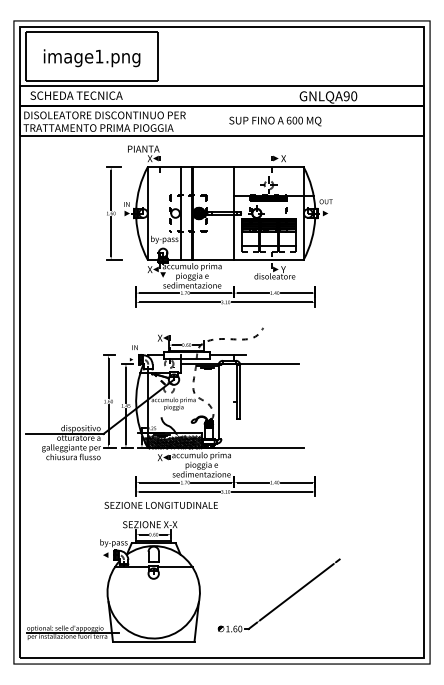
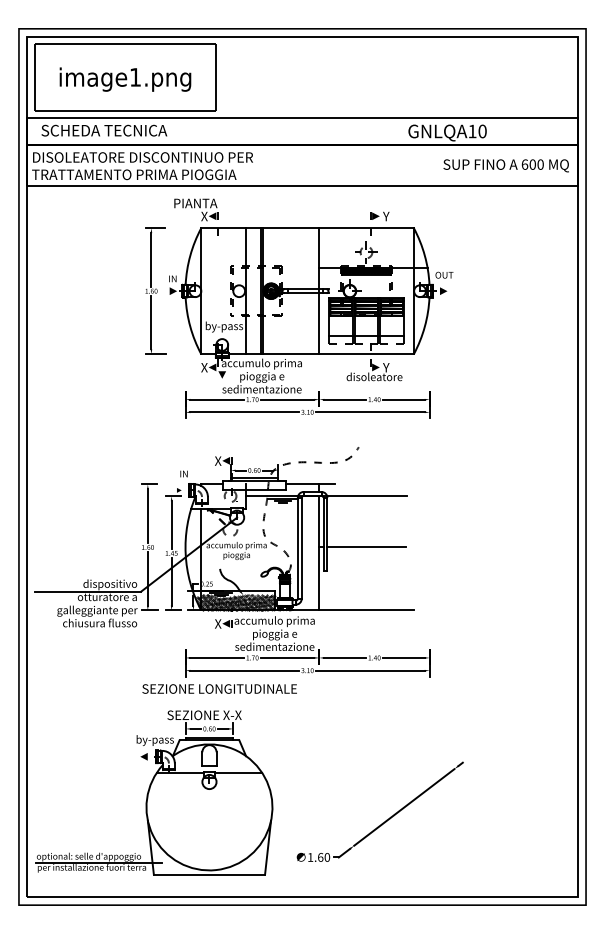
text: (346, 96) -> (472, 131), GNLQA90 -> GNLQA10
text: (274, 121) -> (505, 165), moved
text: (283, 158) -> (386, 216), X -> Y
line: (221, 401) -> (301, 547), added
line: (268, 401) -> (366, 547), added
line: (234, 405) -> (319, 552), added

